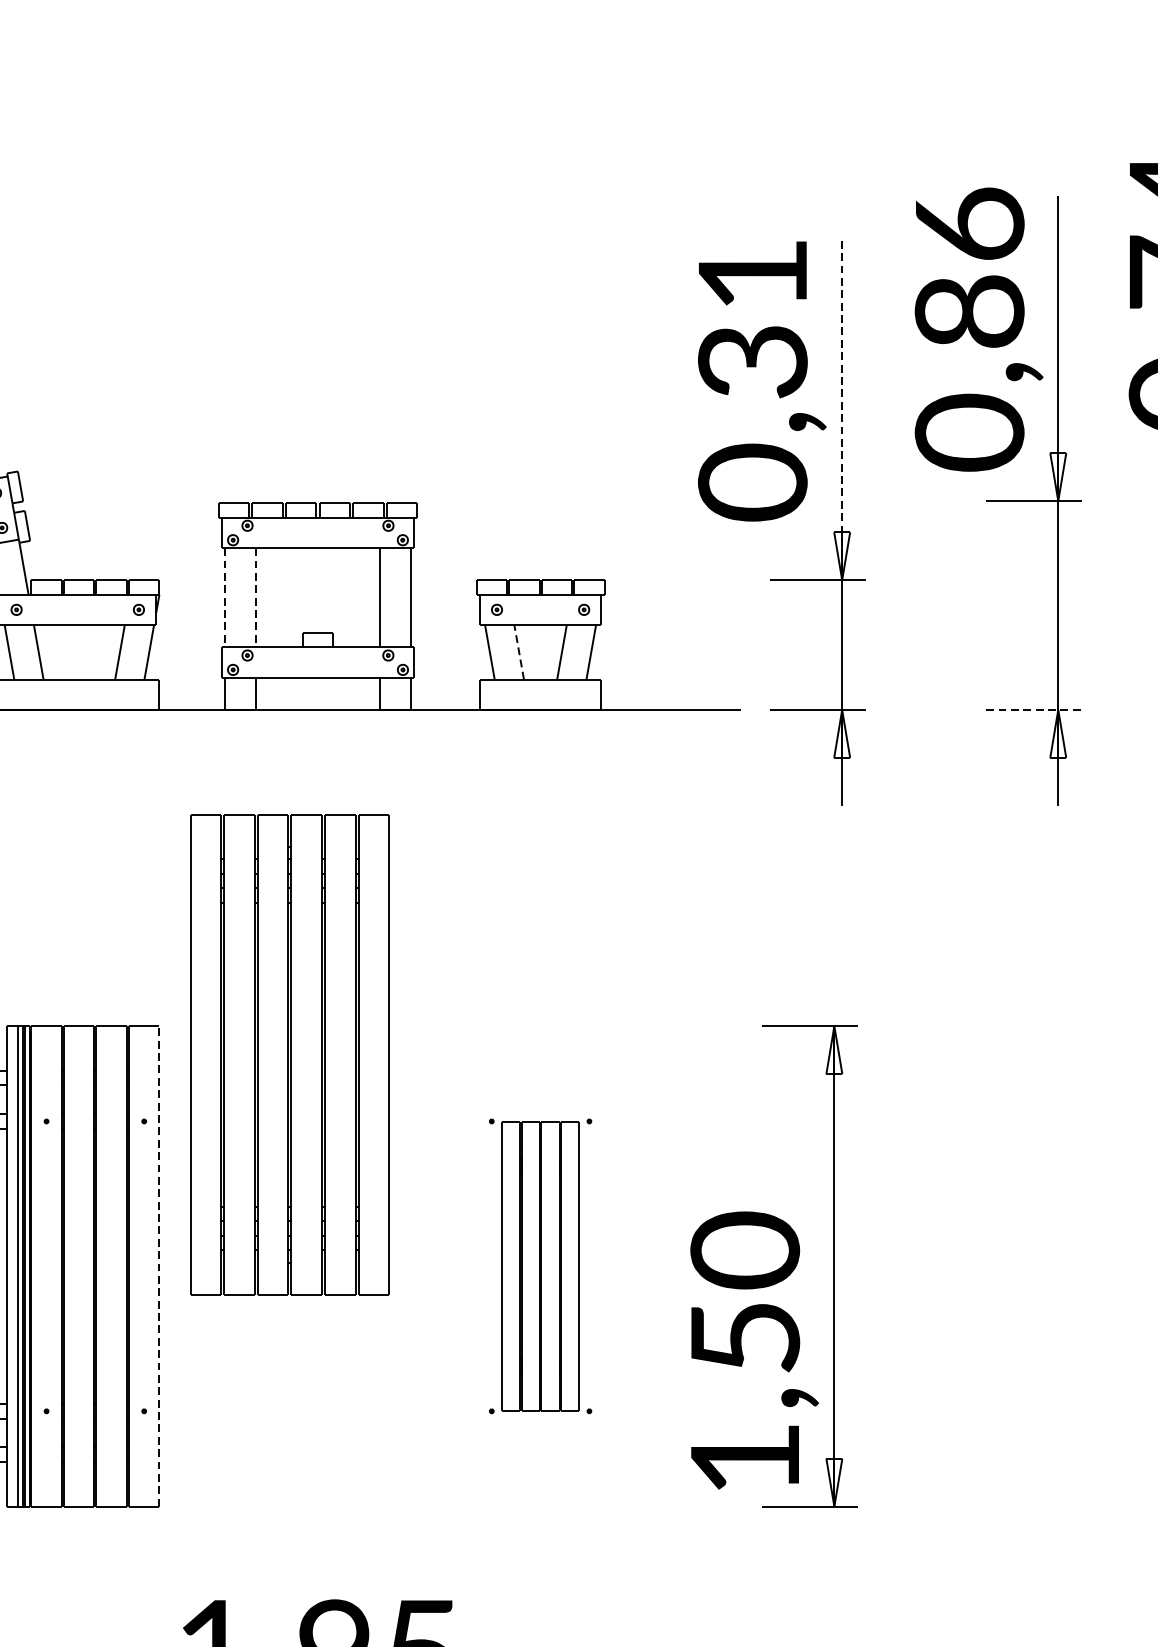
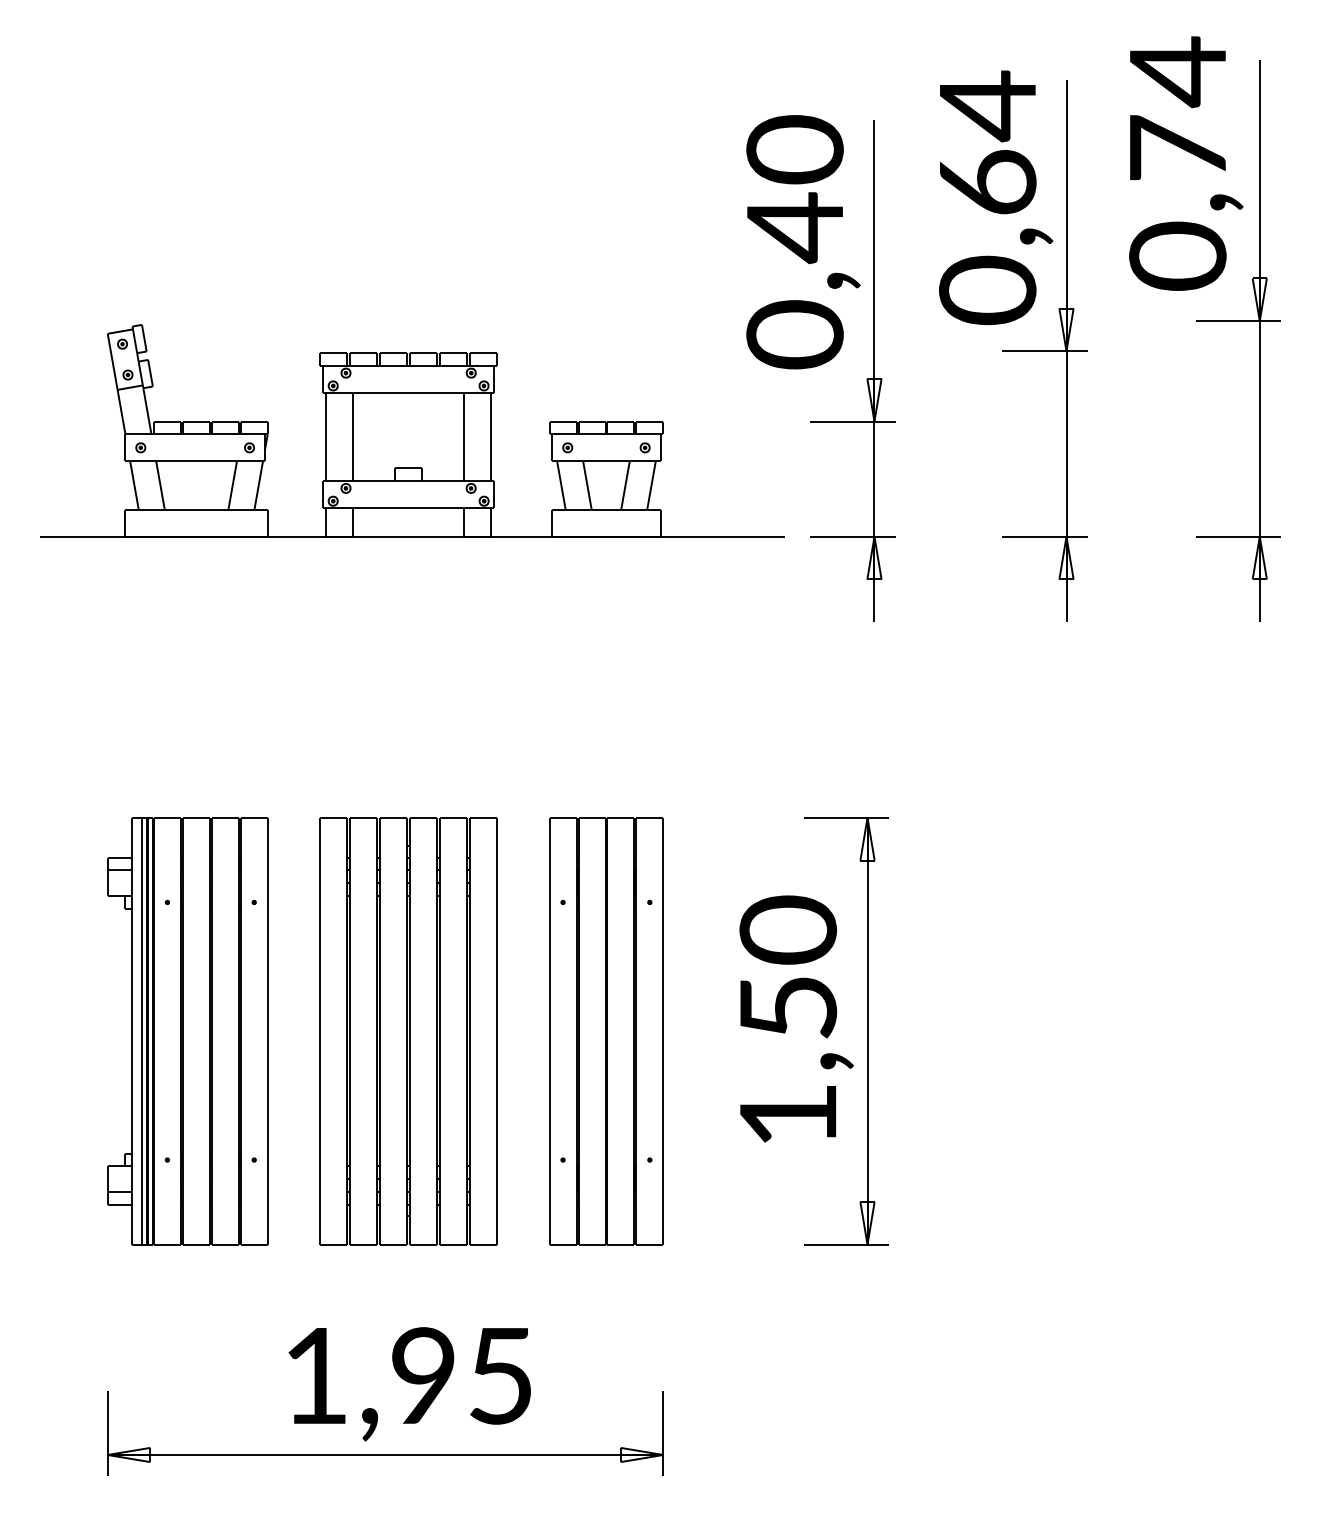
text: (969, 266) -> (987, 142), 0,86 -> 0,64
text: (752, 319) -> (794, 189), 0,31 -> 0,40
line: (842, 410) -> (874, 270), dashed -> solid
line: (225, 598) -> (326, 437), dashed -> solid
line: (255, 598) -> (353, 437), dashed -> solid
line: (519, 652) -> (587, 485), dashed -> solid
line: (1034, 709) -> (1045, 536), dashed -> solid
part: (289, 1055) -> (408, 1031), moved
line: (159, 1265) -> (267, 1030), dashed -> solid
part: (540, 1266) -> (606, 1031), size x1.67
text: (754, 1349) -> (796, 1018), moved

